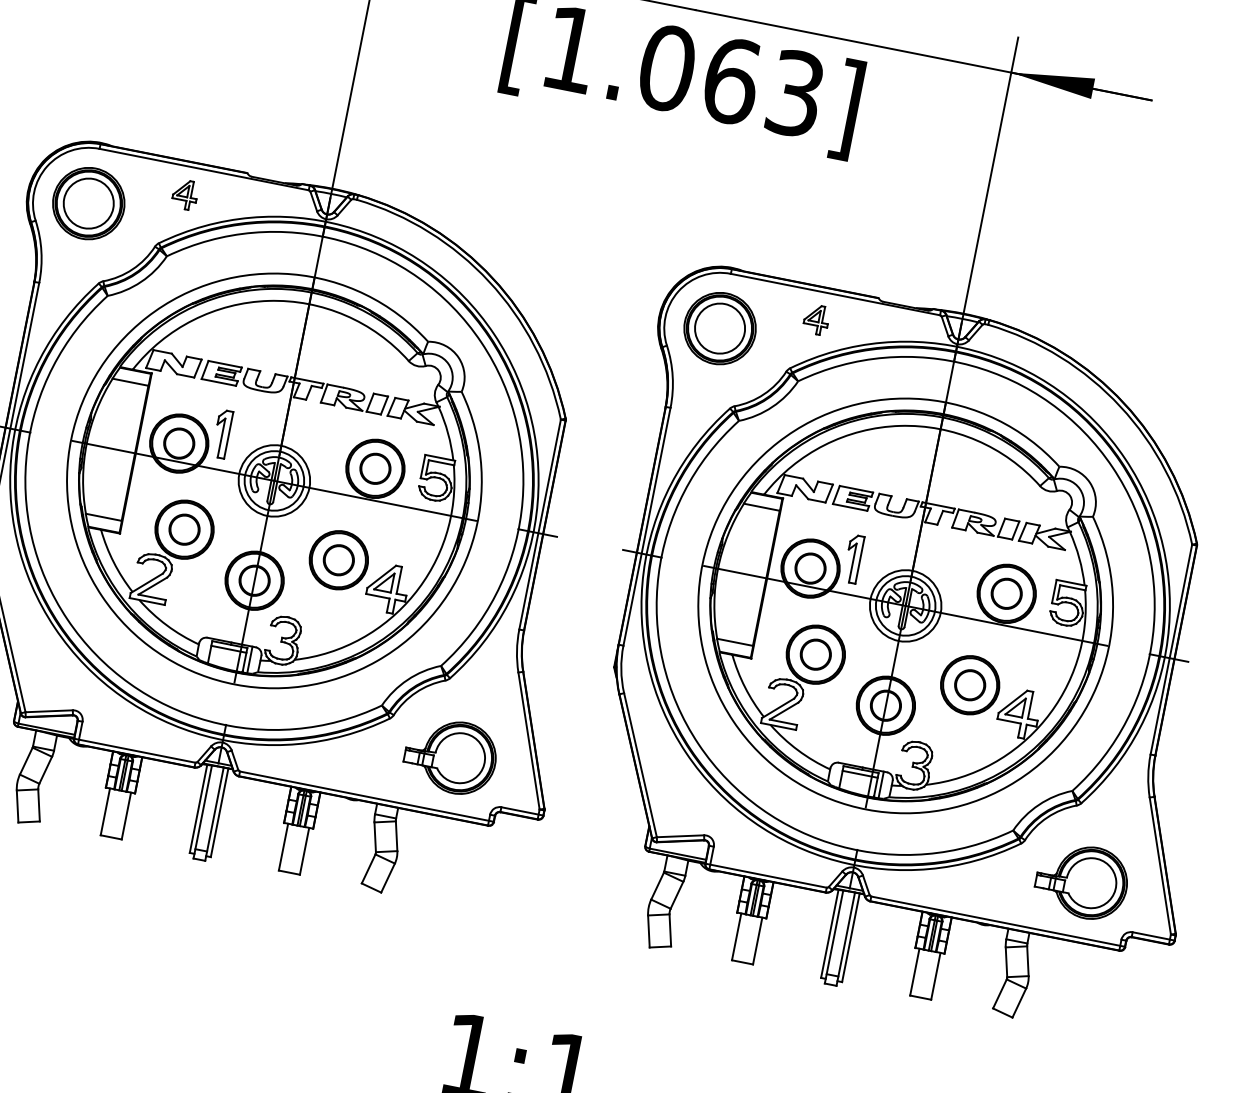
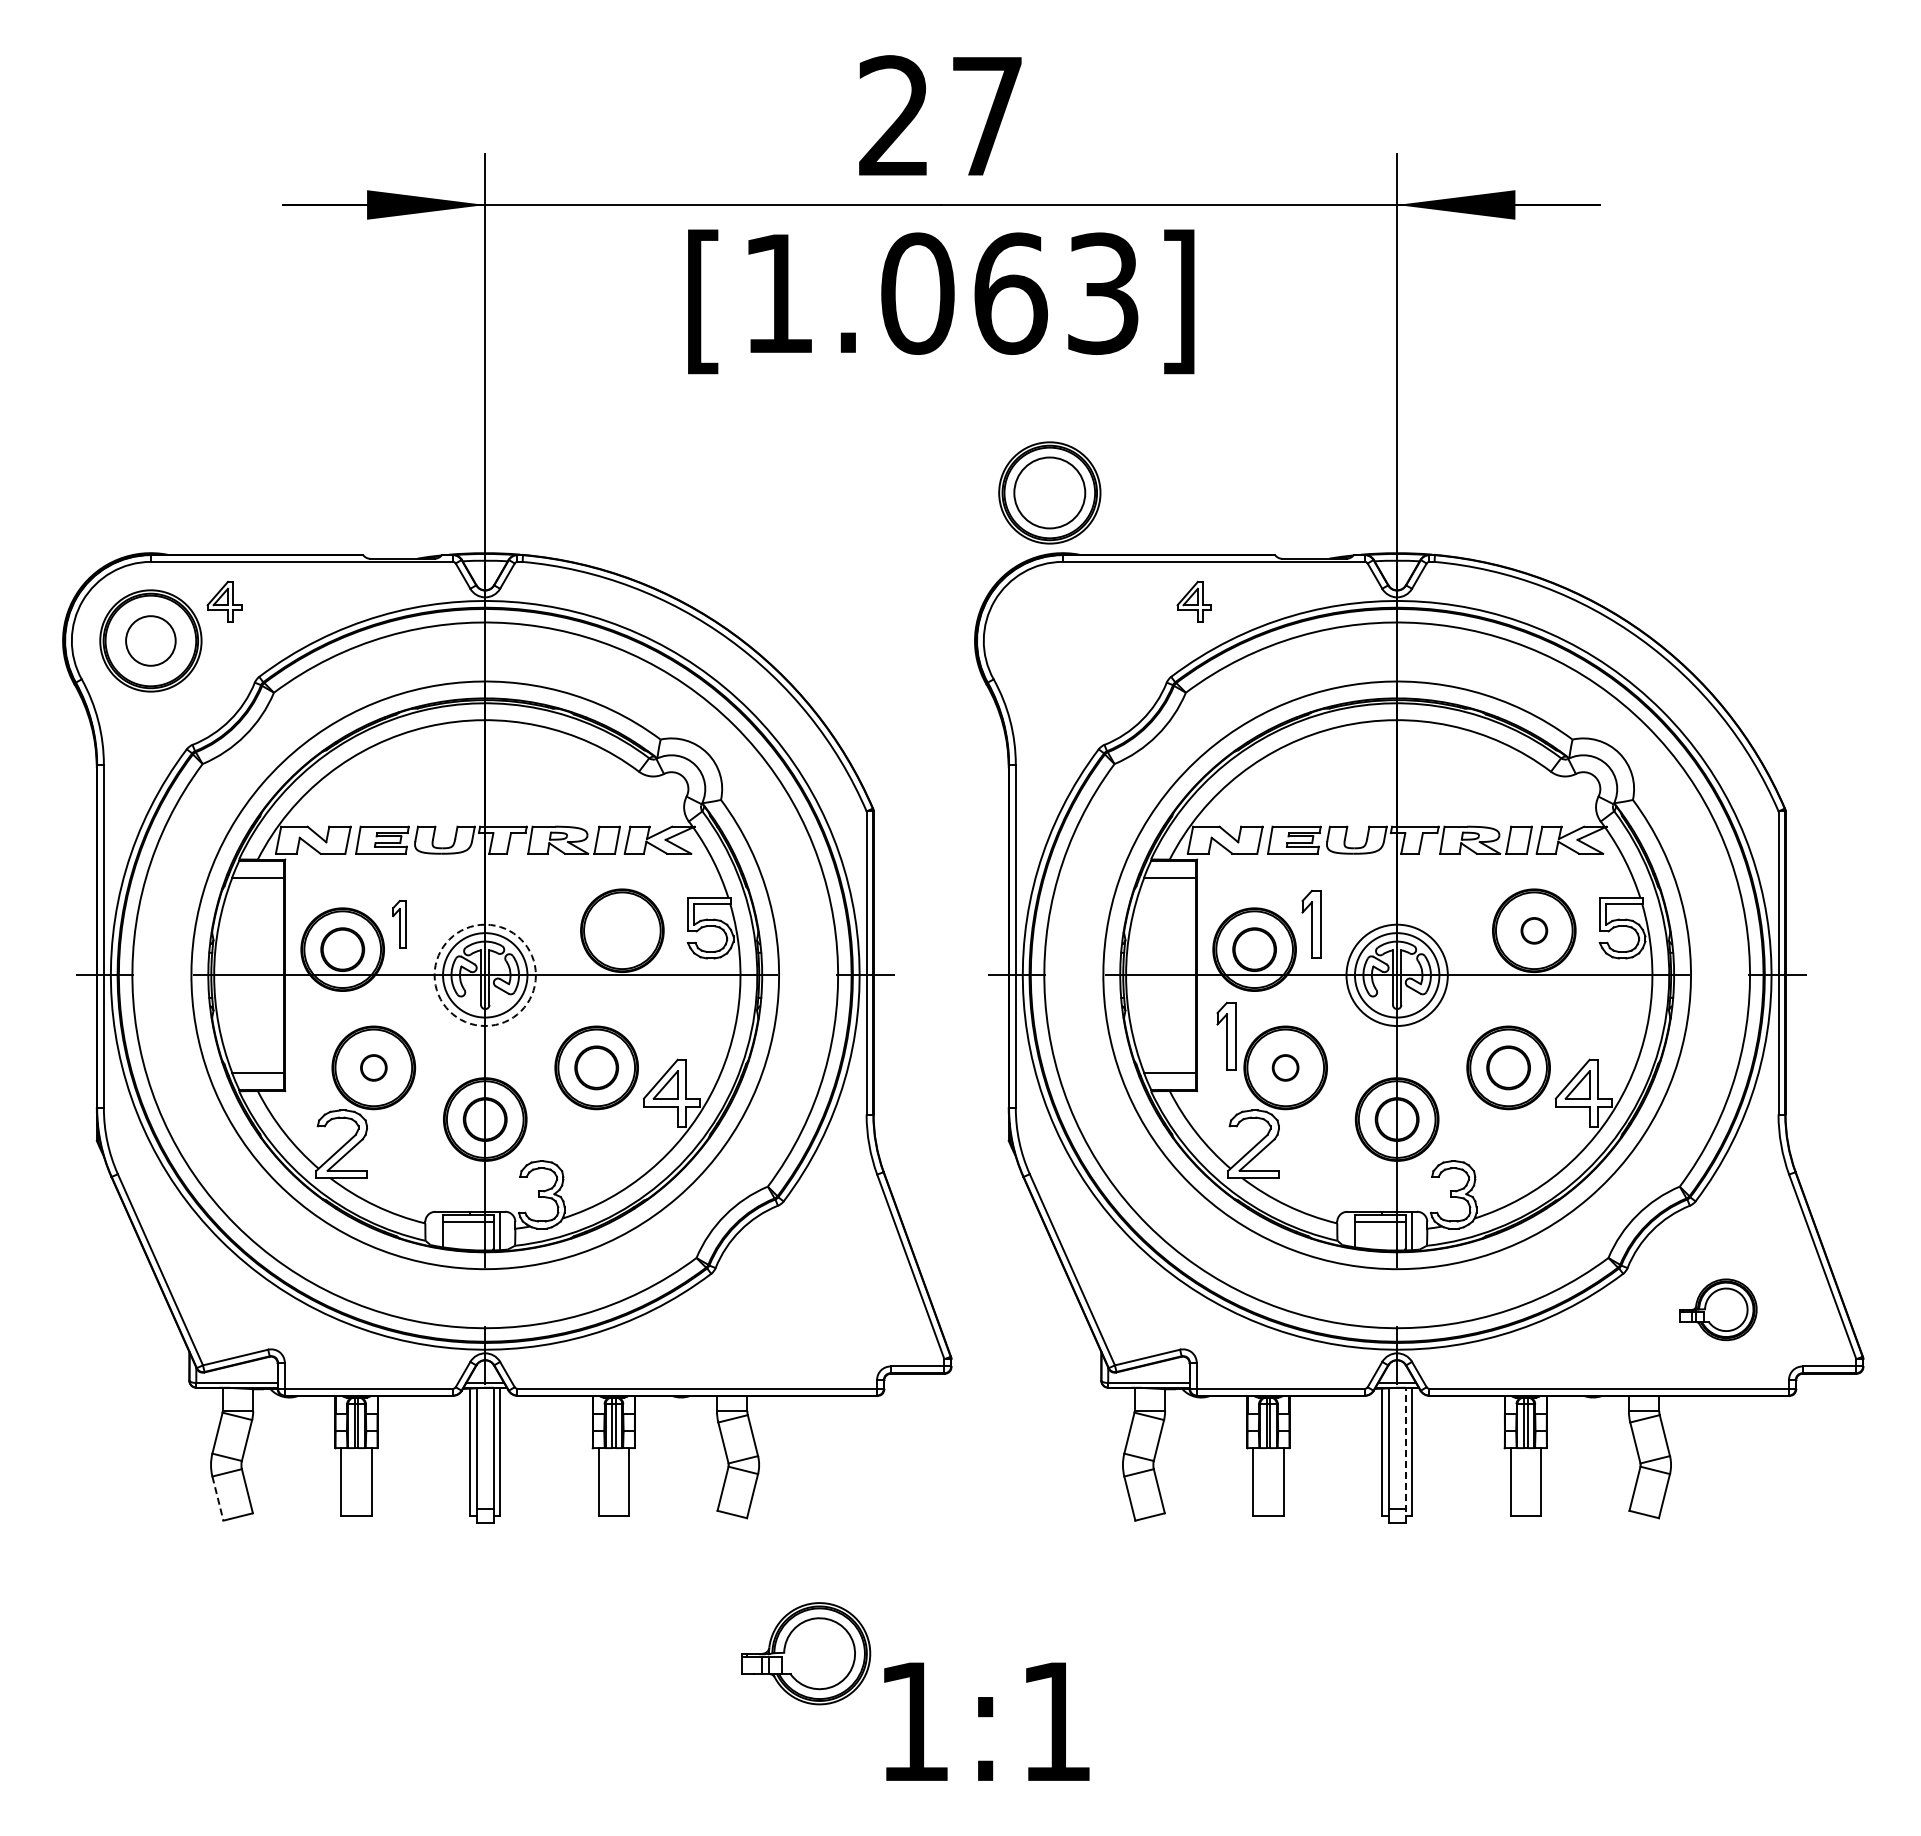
part: (185, 194) -> (224, 601), moved
circle: (88, 203) -> (150, 640), size x0.7
part: (719, 328) -> (1049, 492), moved
part: (222, 433) -> (399, 924), size x0.7
part: (375, 468) -> (622, 930), removed
circle: (273, 480) -> (484, 975), solid -> dashed
part: (184, 529) -> (373, 1067), size x0.6
part: (1006, 593) -> (1534, 930), size x0.6
part: (779, 624) -> (1226, 1035), added
part: (815, 654) -> (1285, 1067), size x0.6
part: (450, 756) -> (806, 1653), moved
line: (17, 806) -> (217, 1498), solid -> dashed
part: (1082, 881) -> (1718, 1309), size x0.6
line: (845, 938) -> (1405, 1454), solid -> dashed

